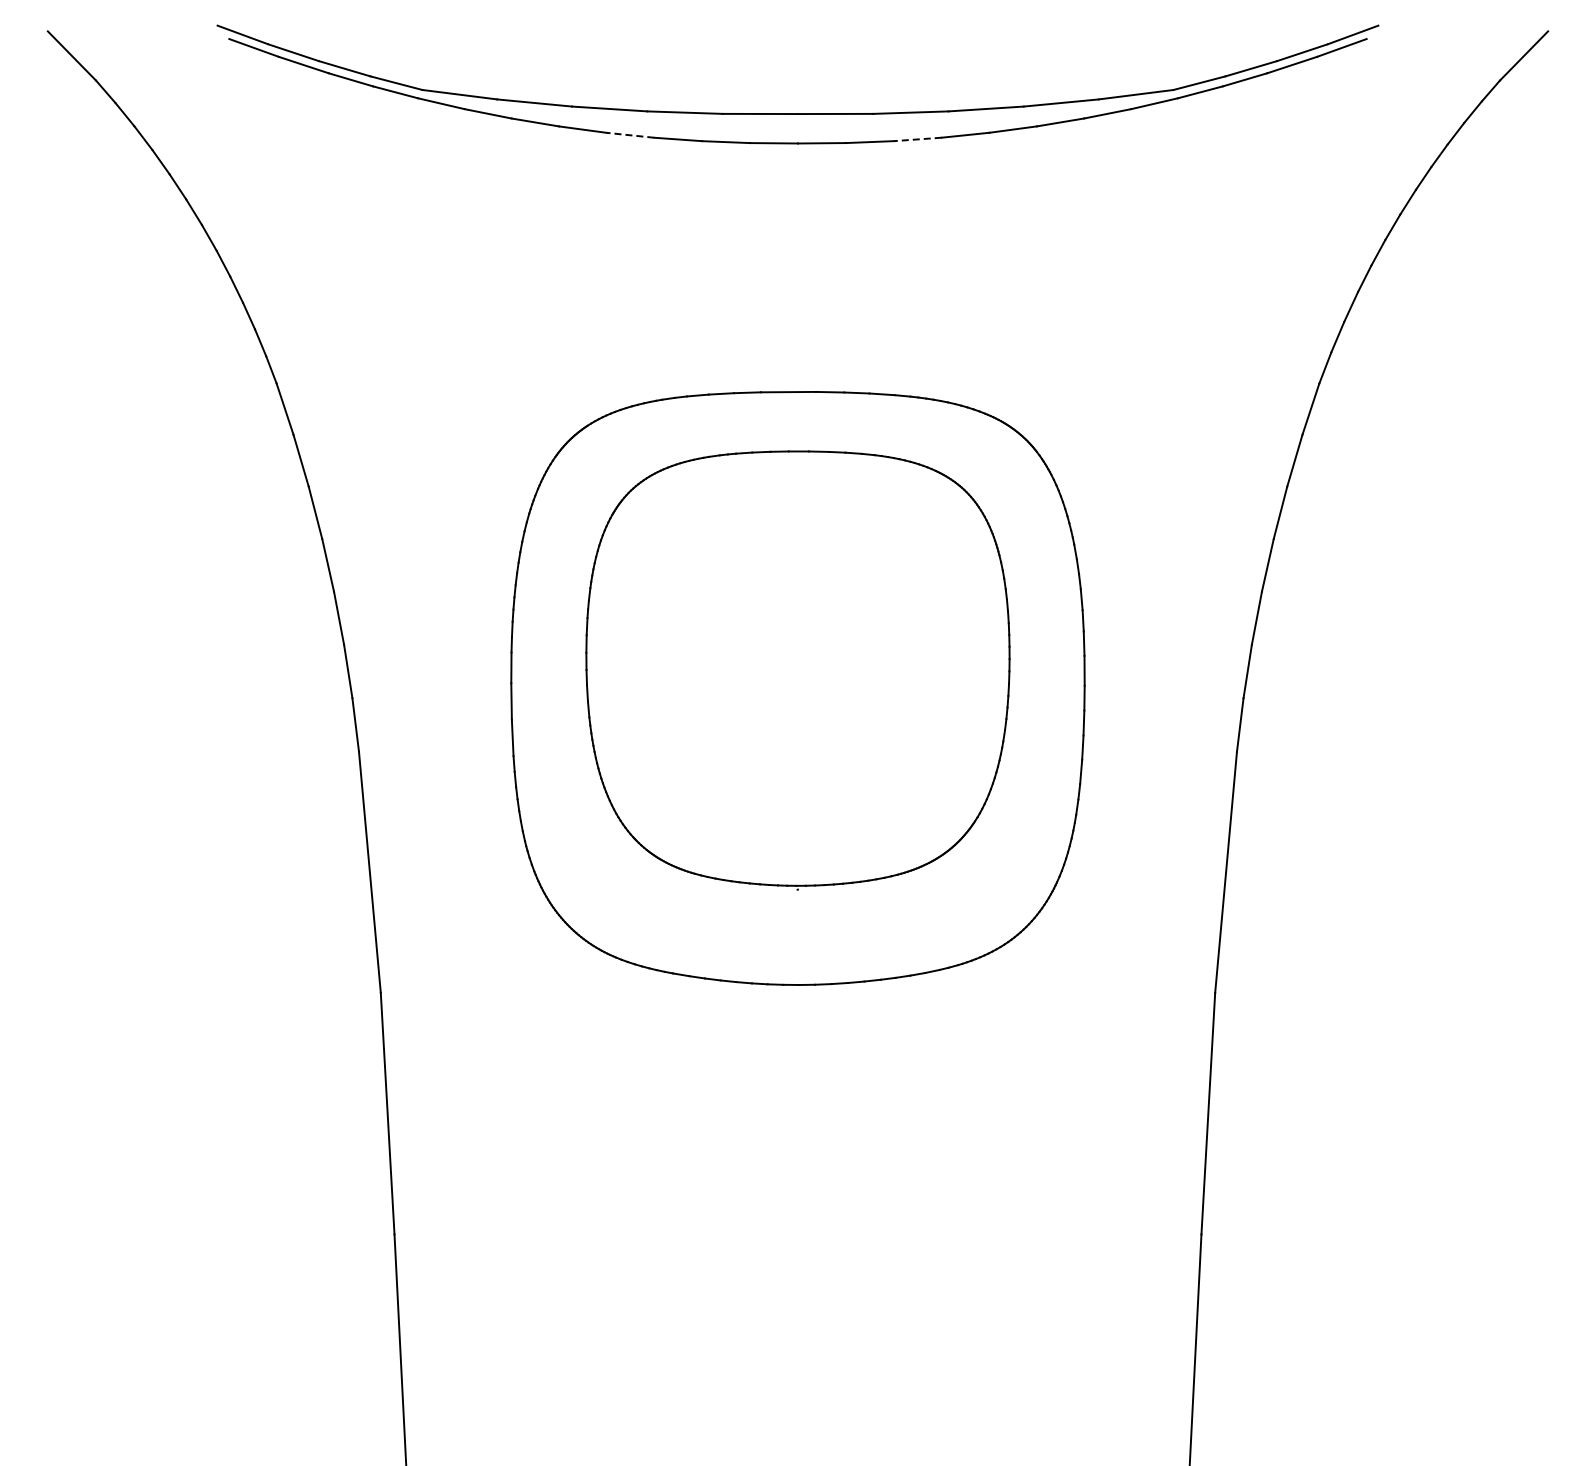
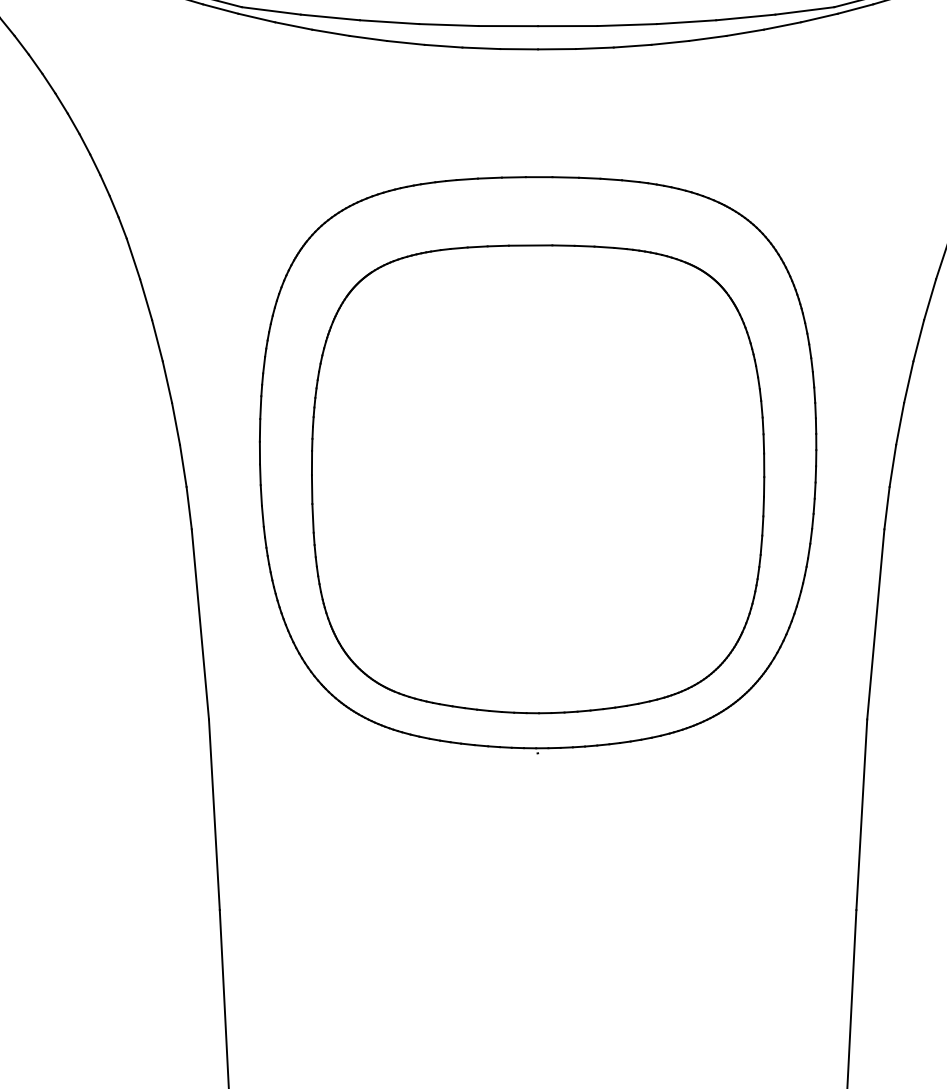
line: (630, 135) -> (405, 43), dashed -> solid
line: (917, 139) -> (632, 46), dashed -> solid
part: (797, 670) -> (537, 465), size x1.67

